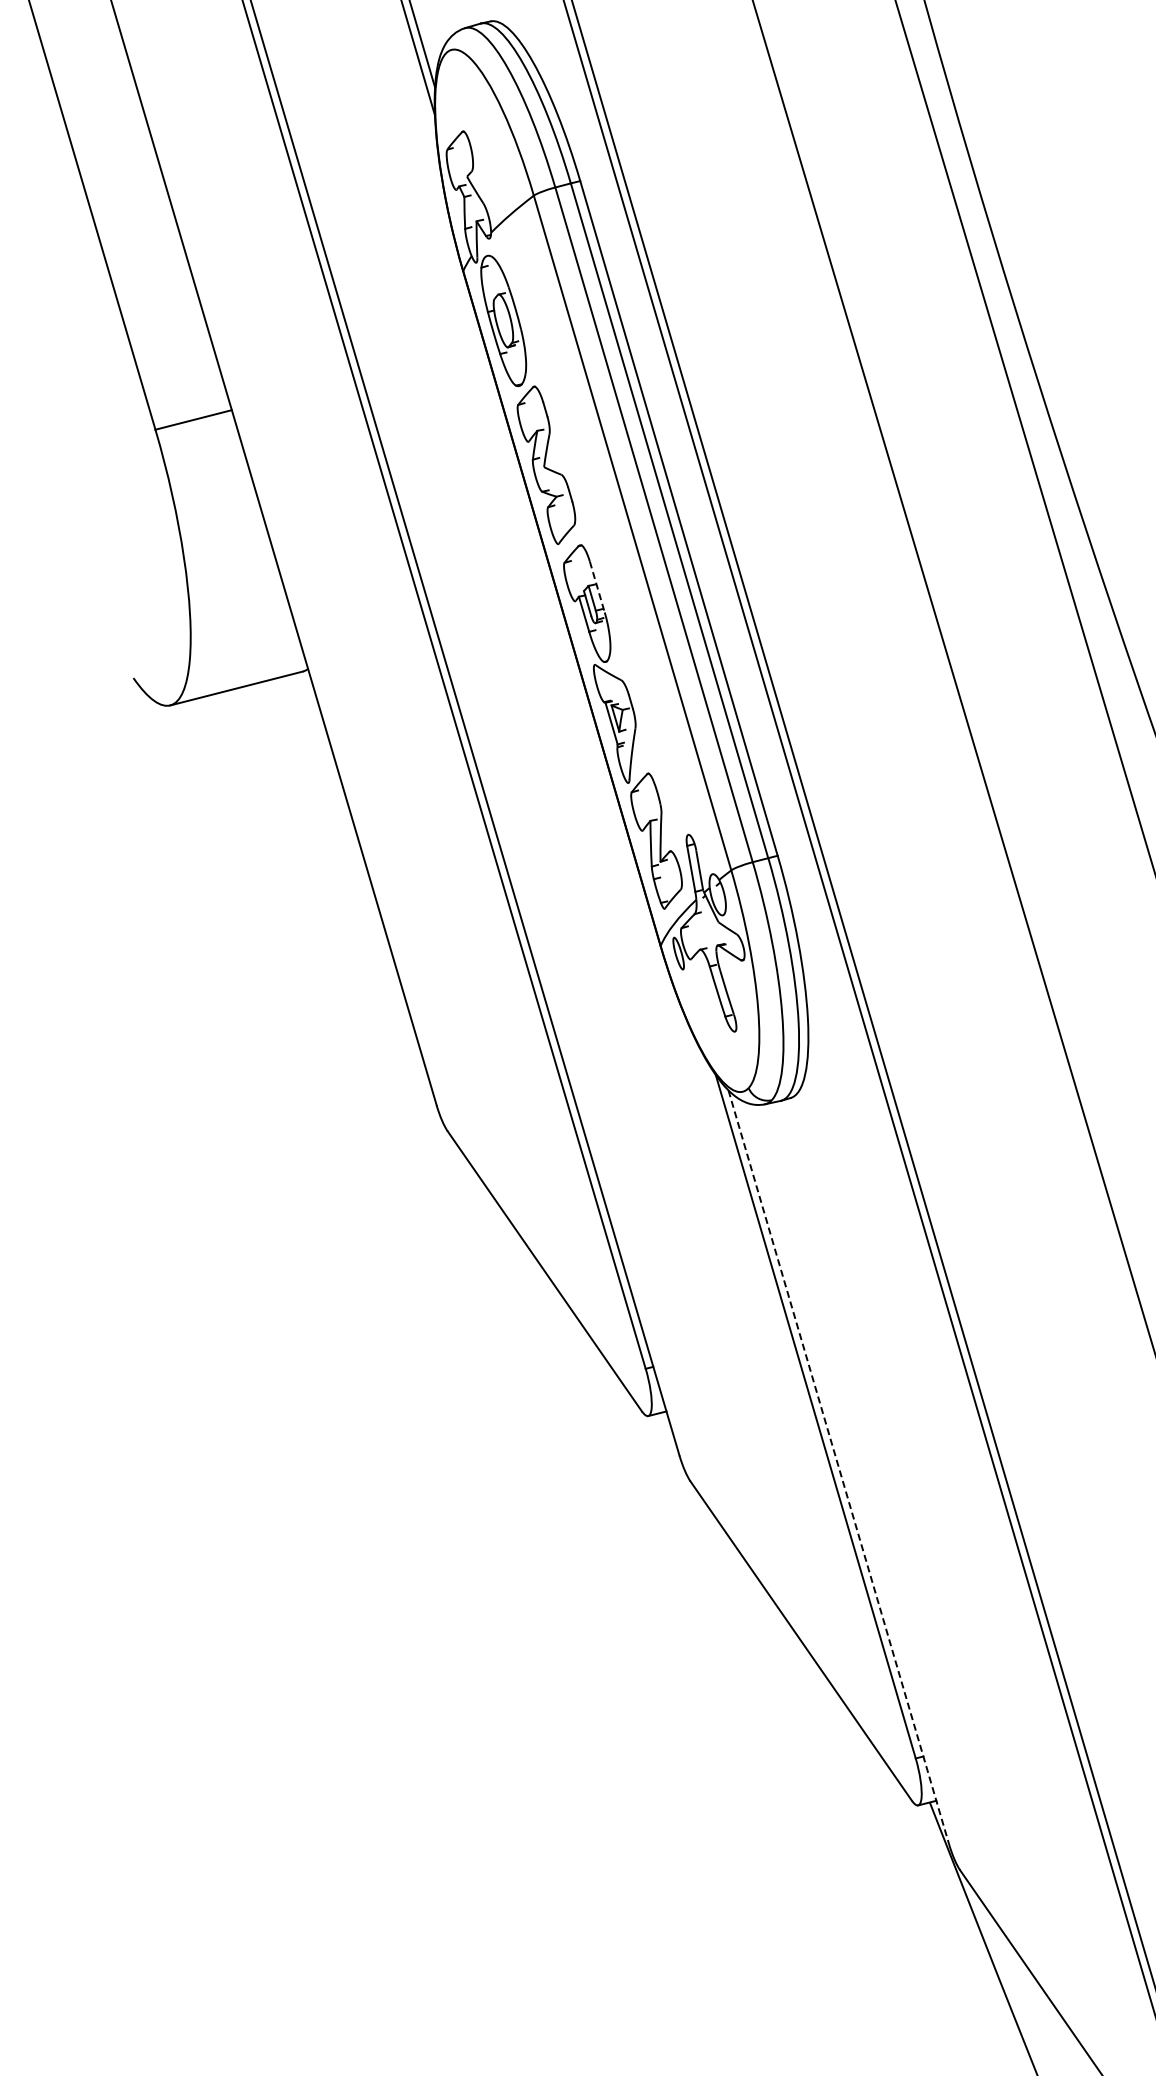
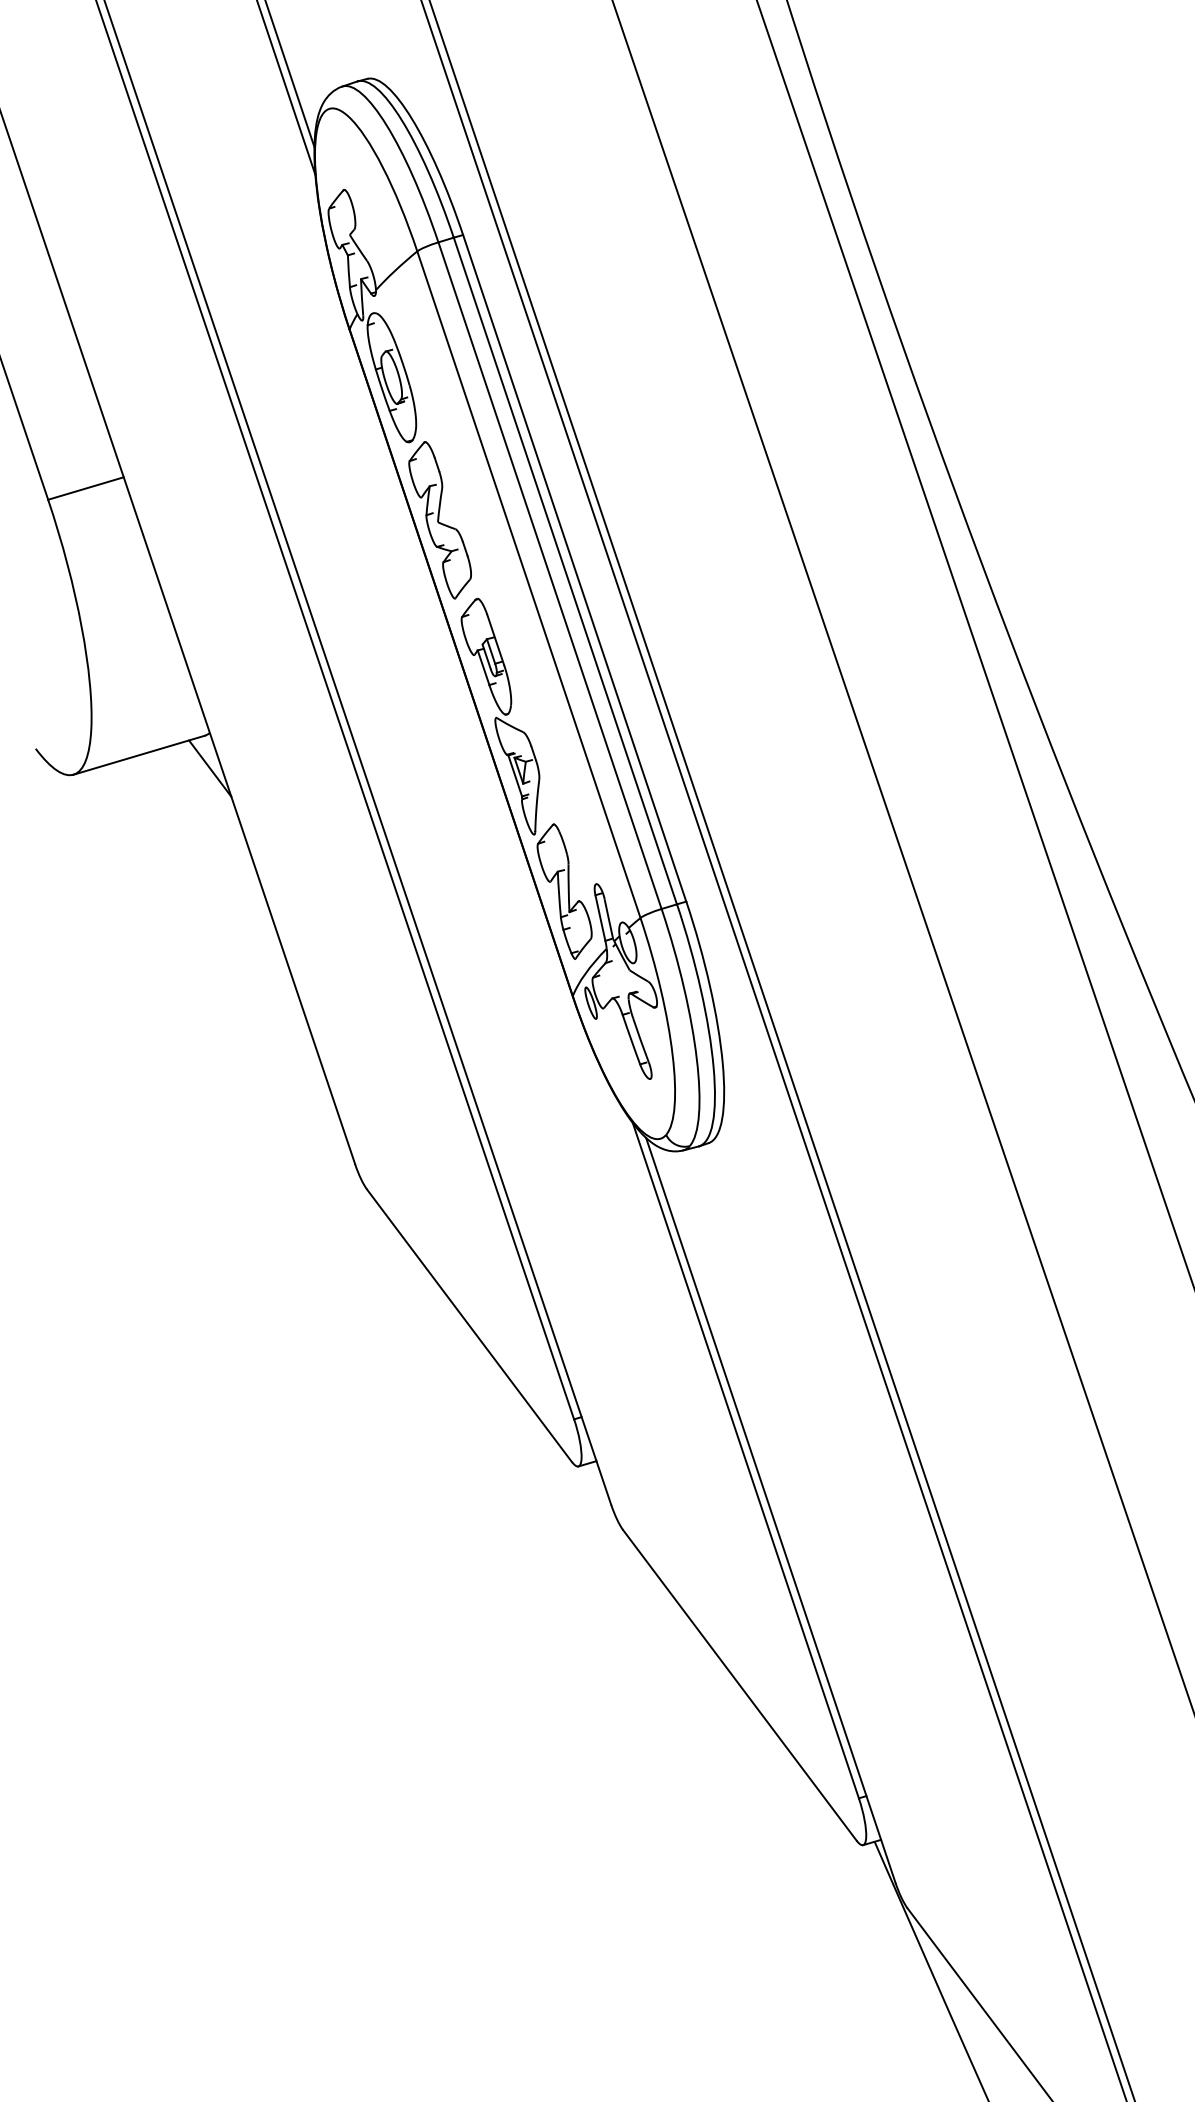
line: (597, 587) -> (495, 640), dashed -> solid
line: (307, 704) -> (210, 768), added
line: (838, 1467) -> (770, 1510), dashed -> solid

